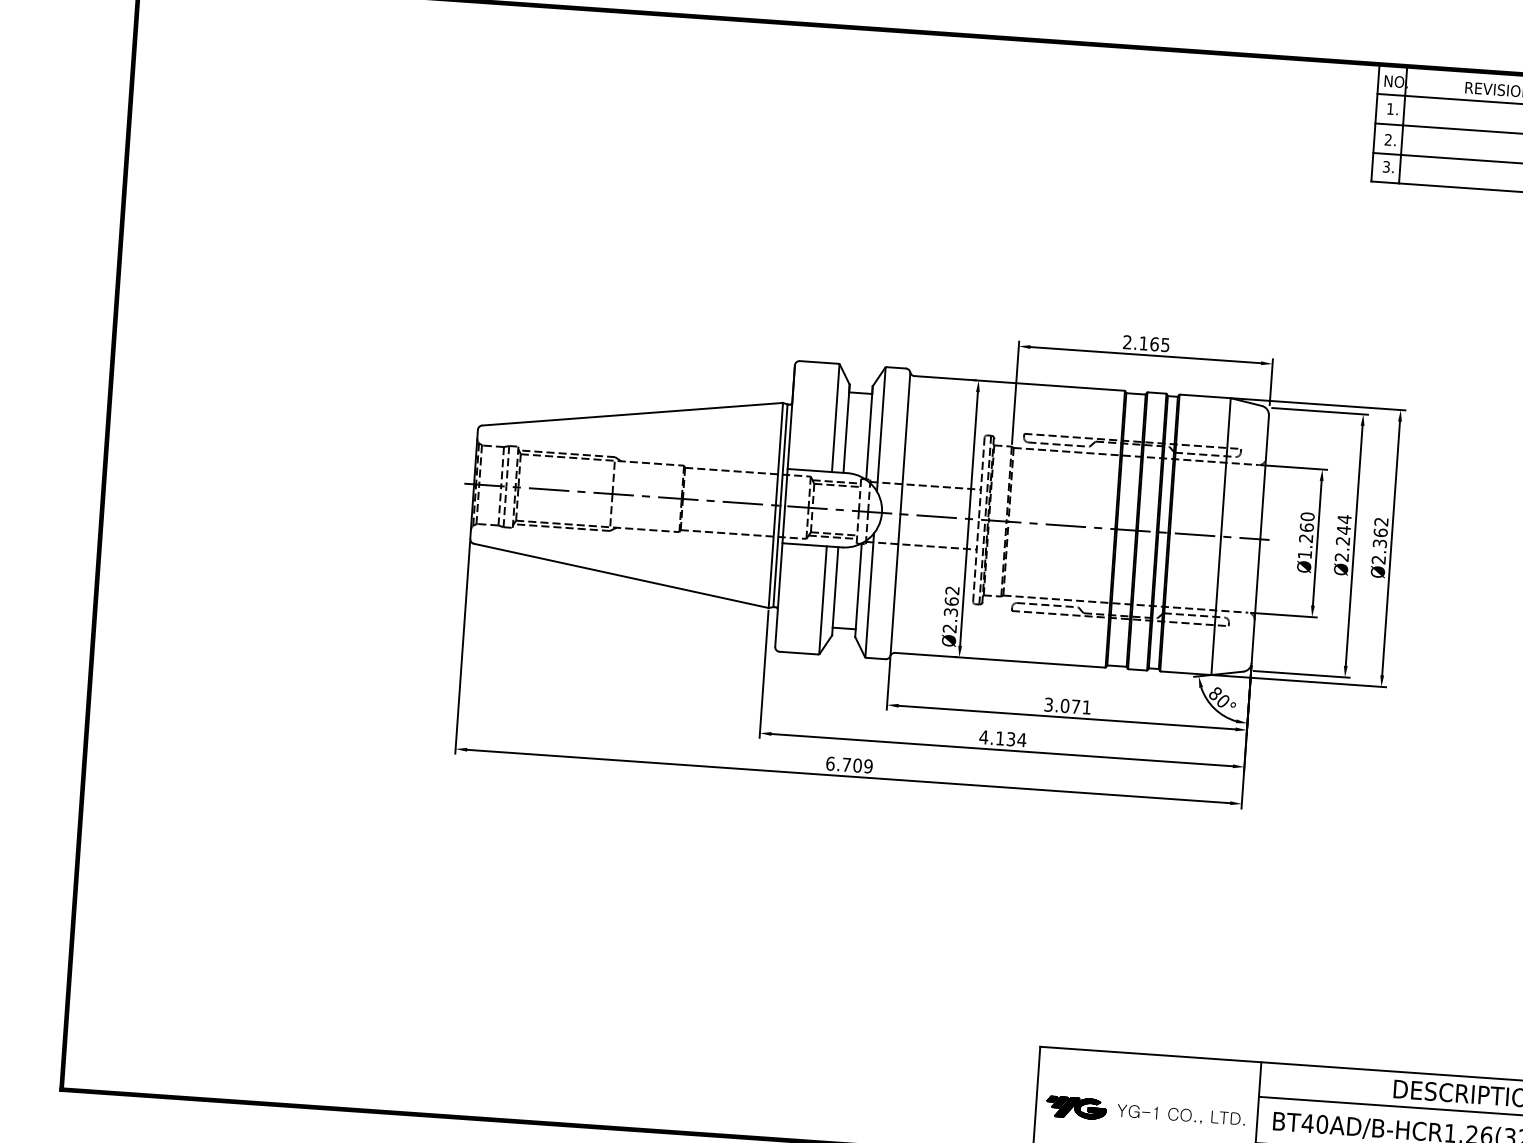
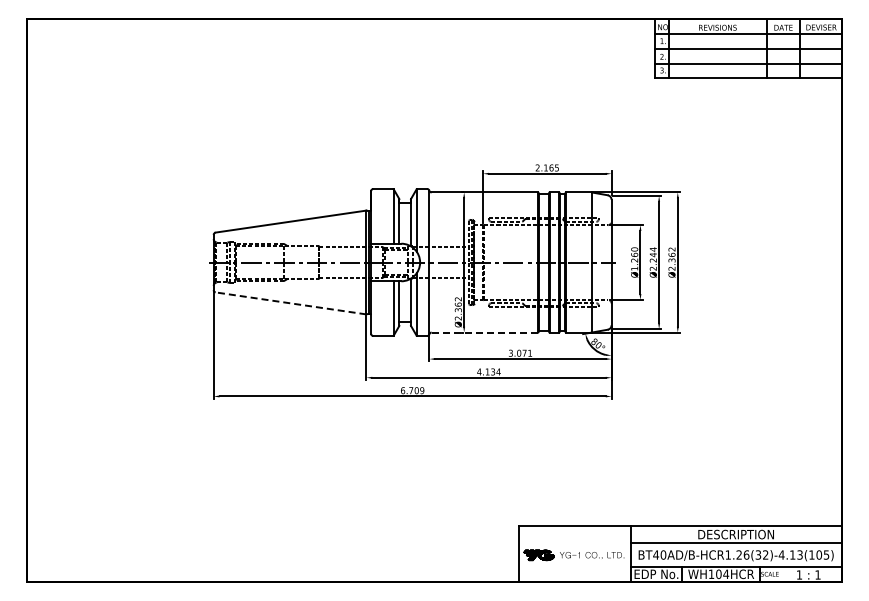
line: (620, 575) -> (290, 303), solid -> dashed
line: (1001, 660) -> (485, 332), solid -> dashed

